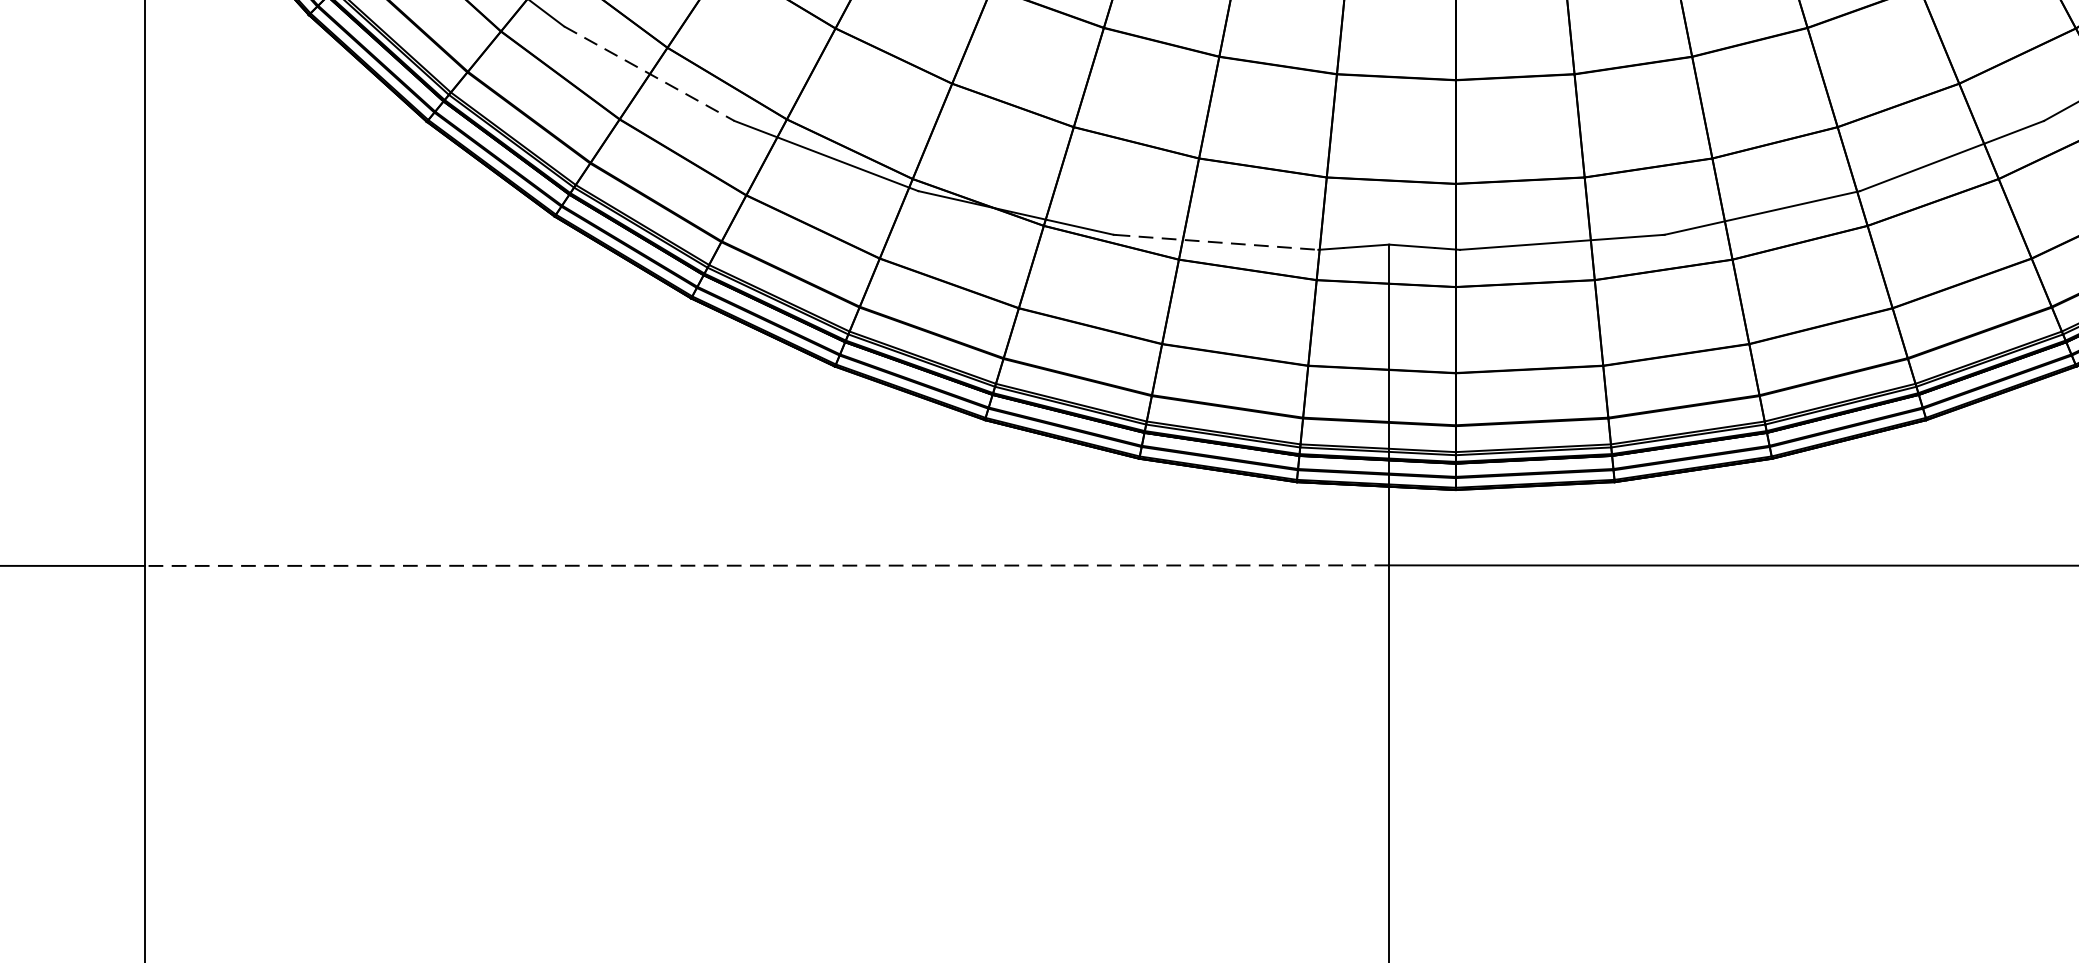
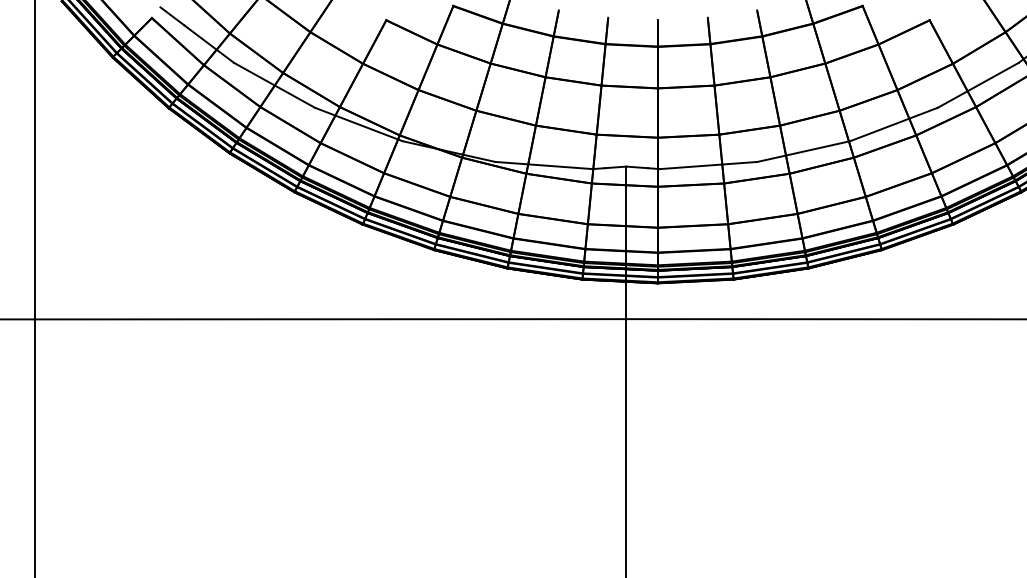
line: (649, 74) -> (274, 85), dashed -> solid
line: (1217, 242) -> (544, 165), dashed -> solid
line: (767, 566) -> (330, 319), dashed -> solid

